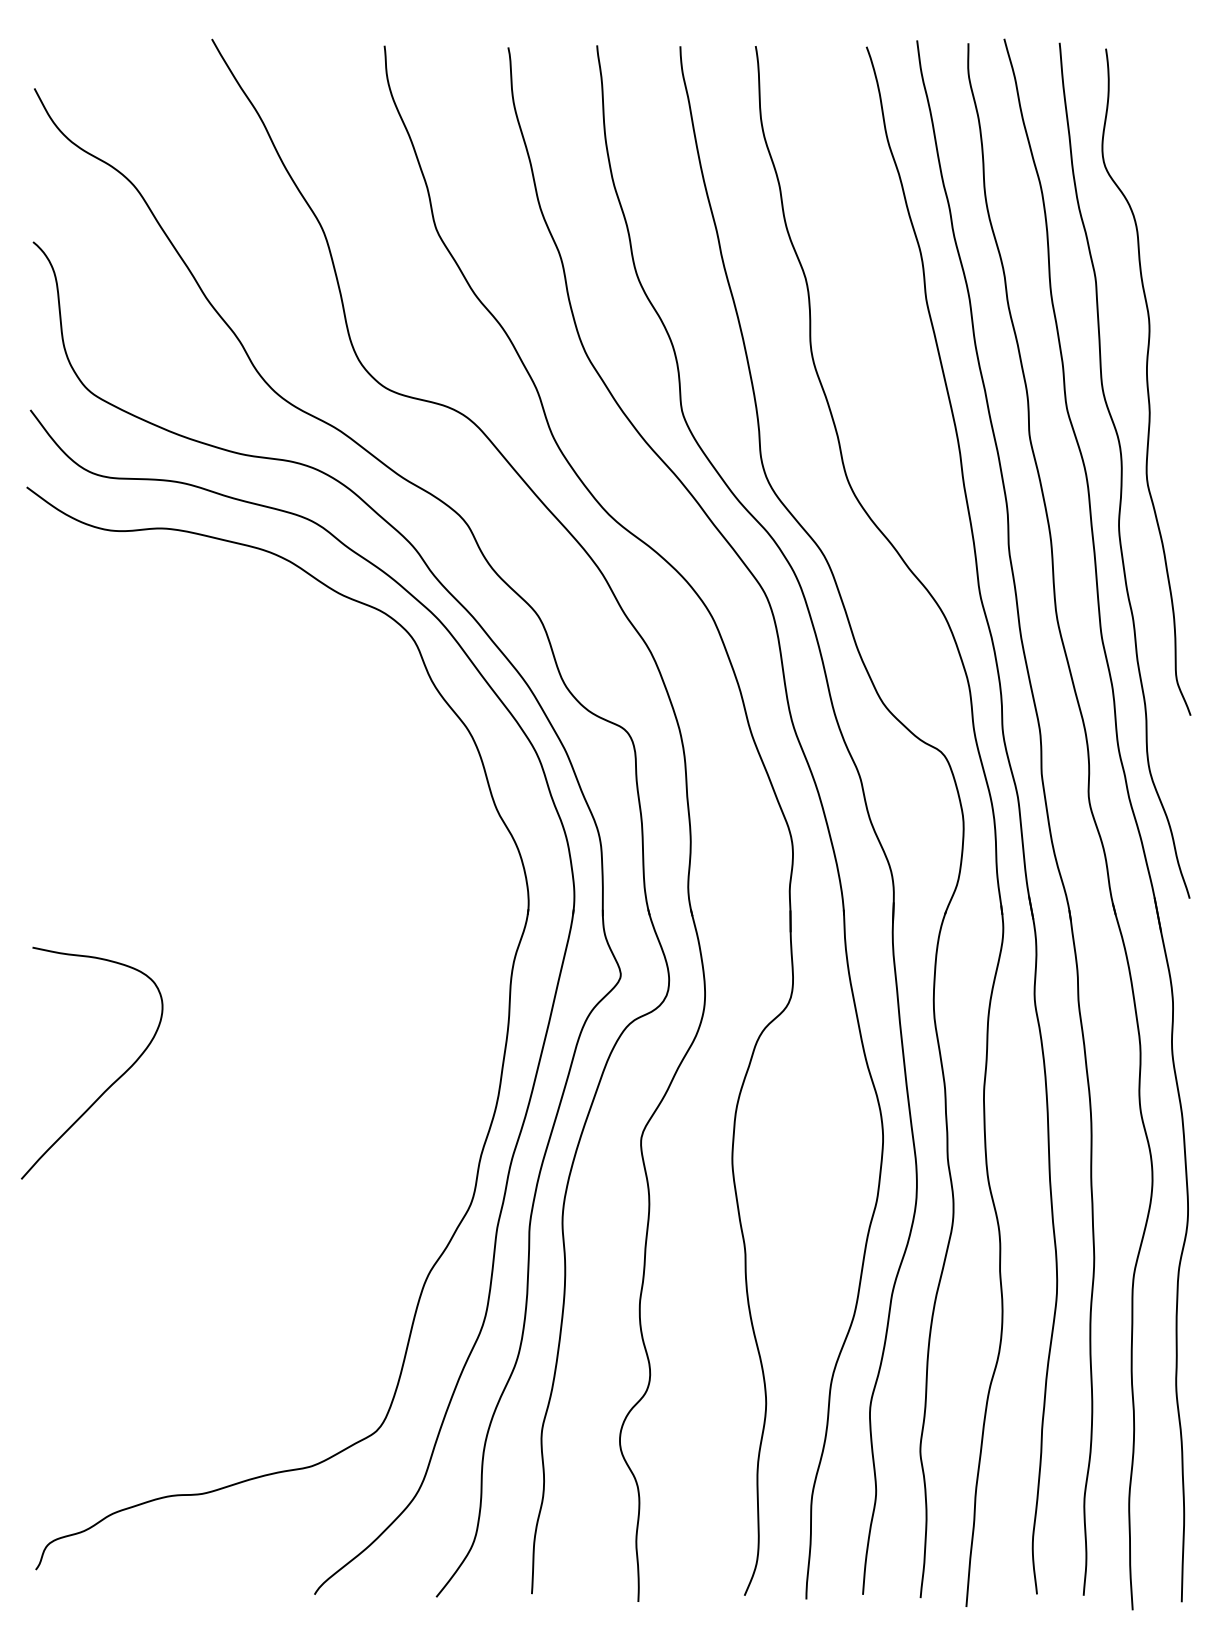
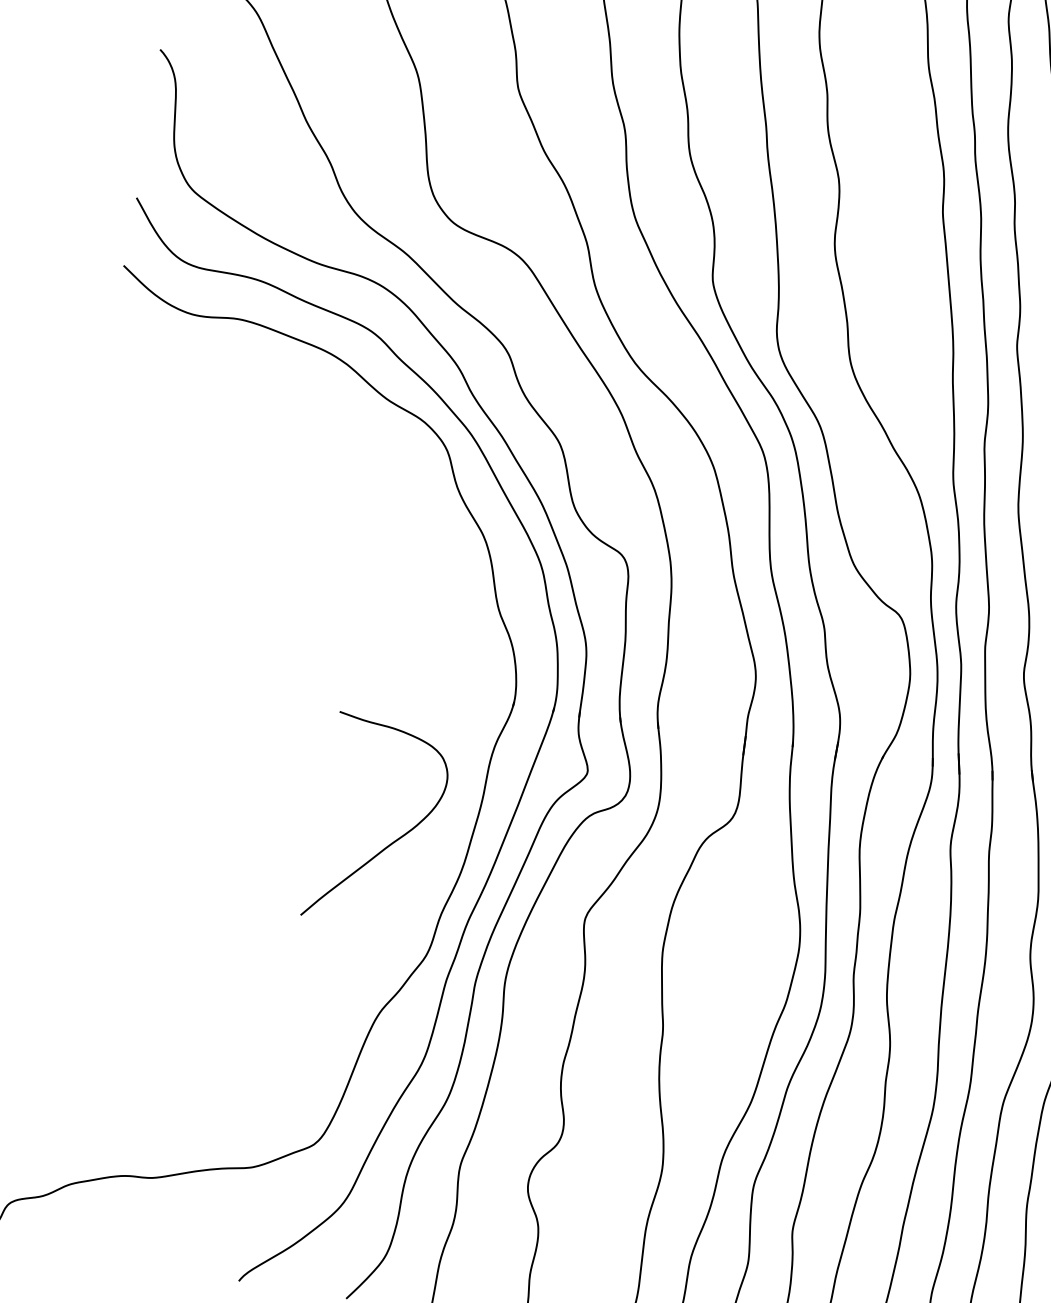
curve: (108, 1086) -> (389, 844), moved

